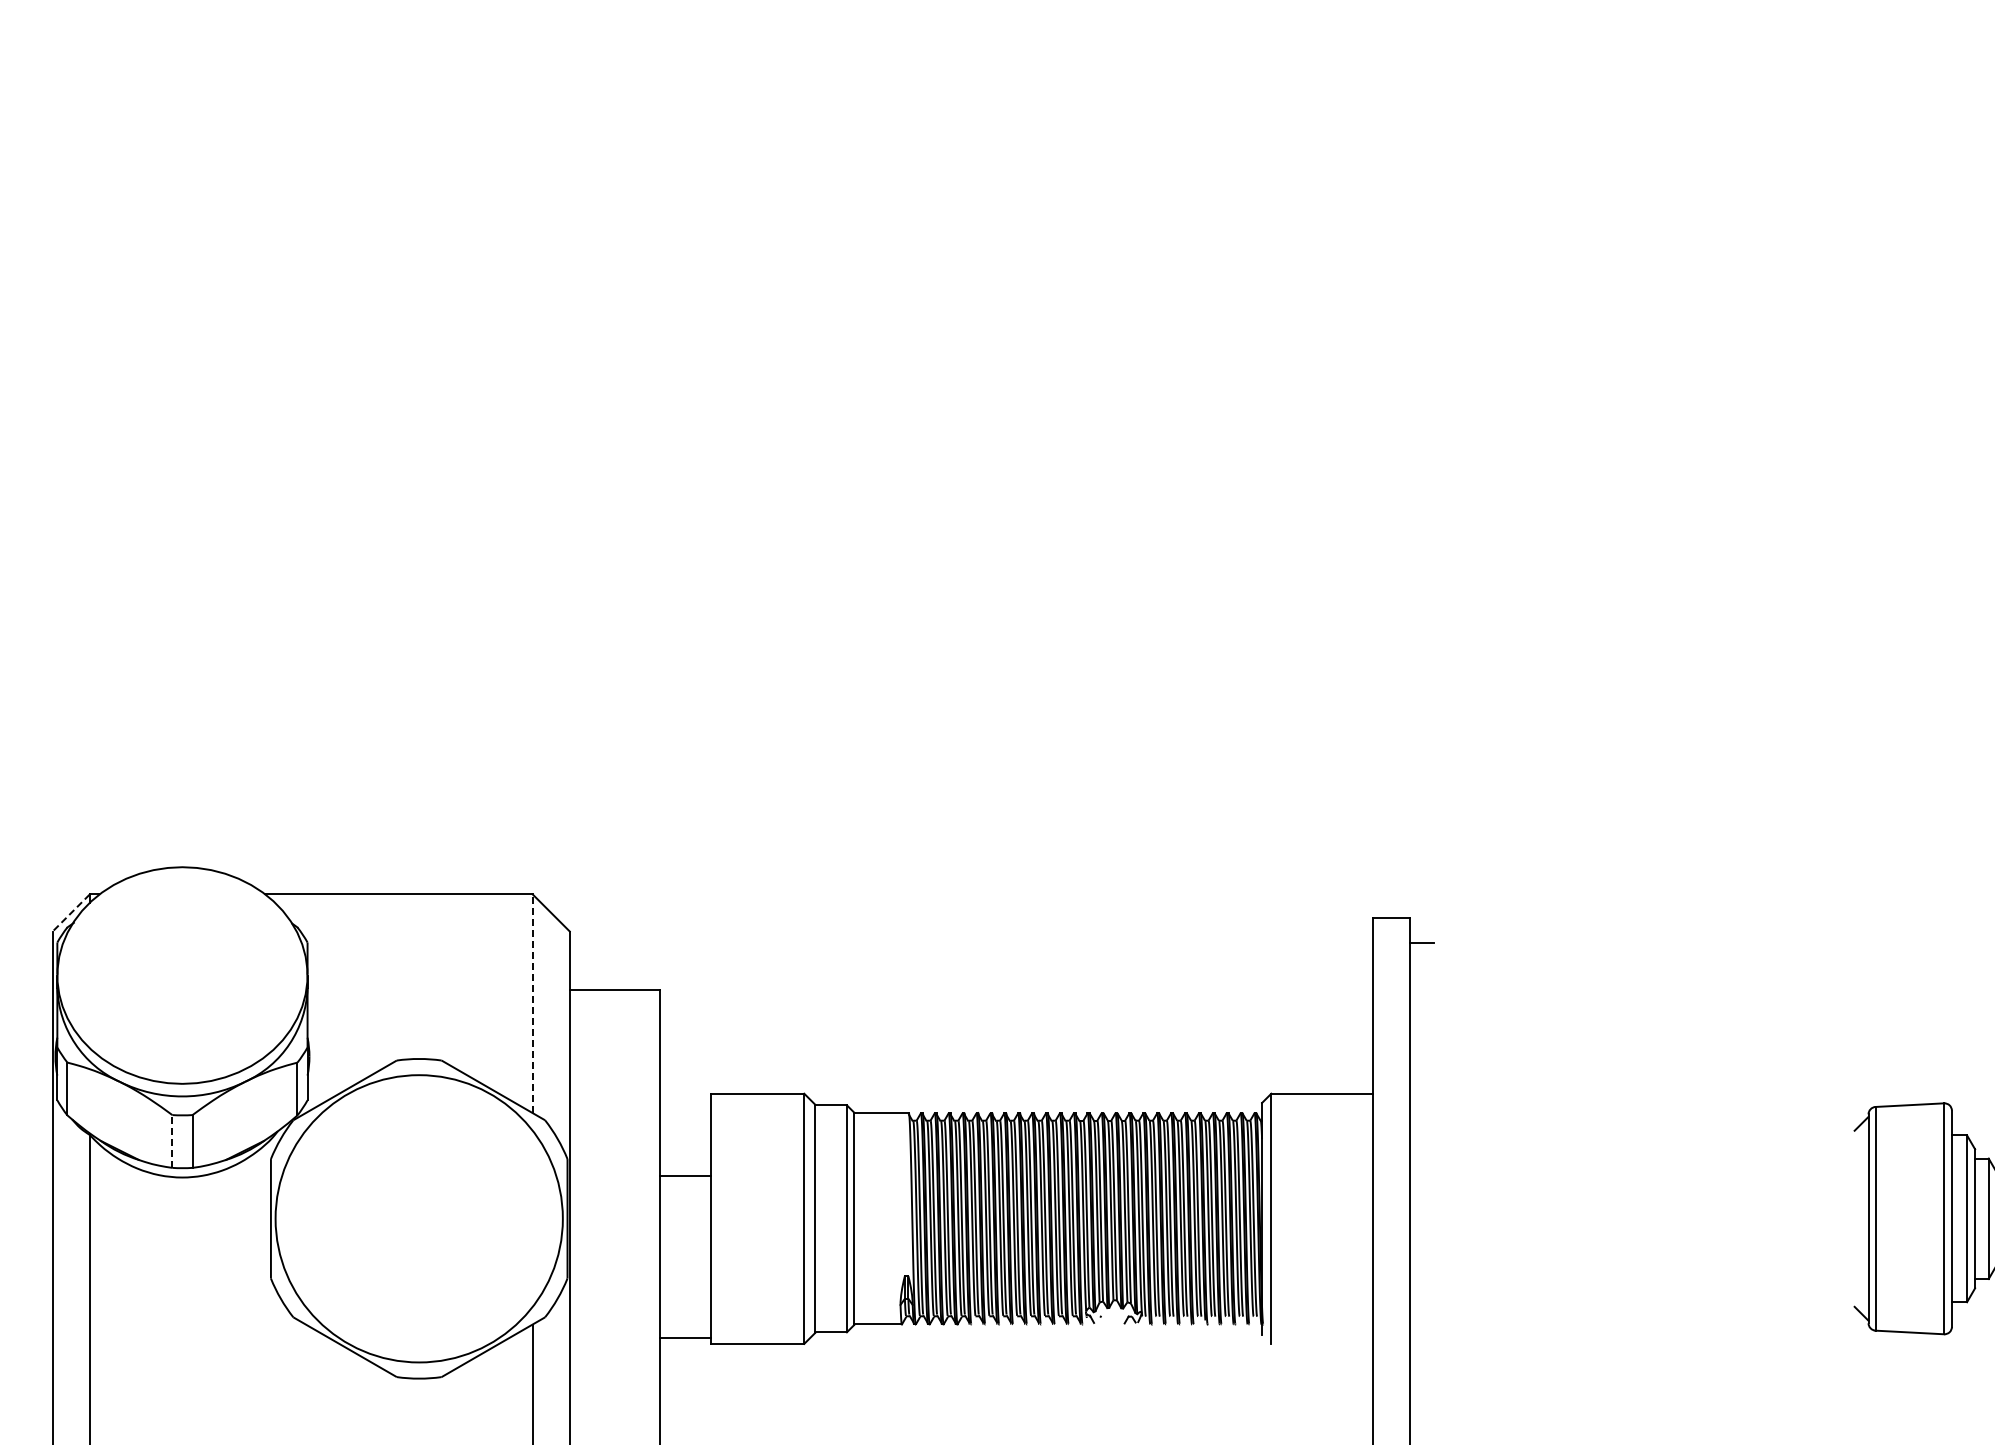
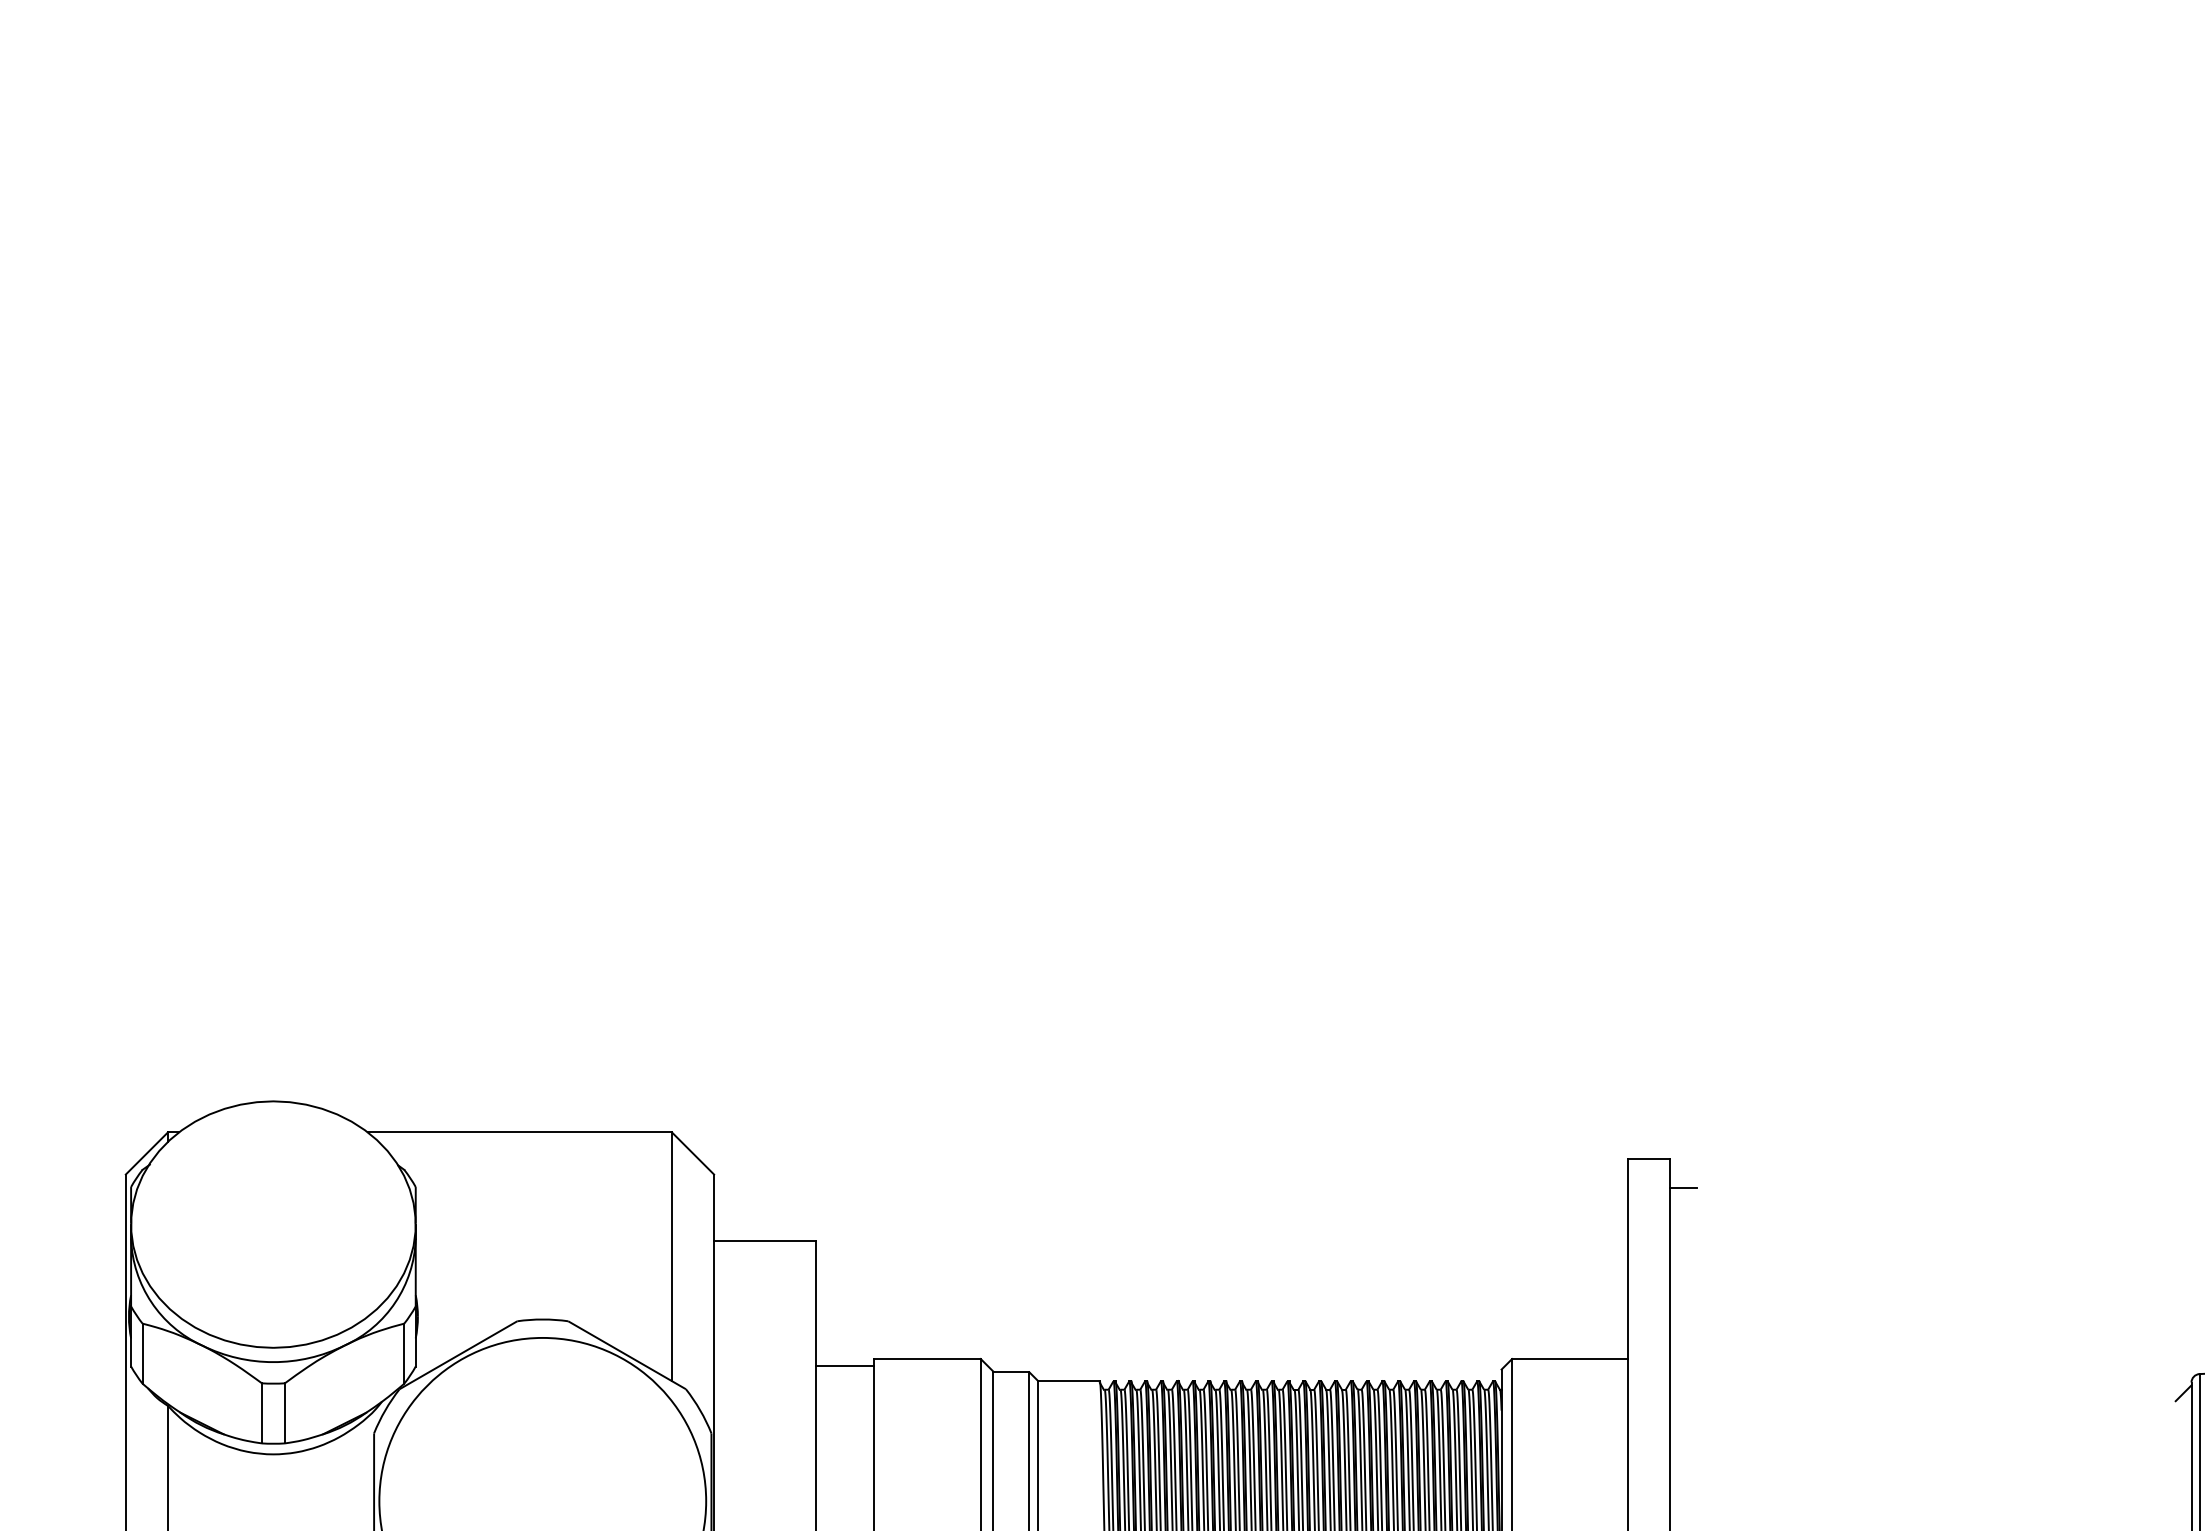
line: (70, 913) -> (146, 1154), dashed -> solid
line: (532, 1003) -> (671, 1256), dashed -> solid
line: (172, 1140) -> (262, 1412), dashed -> solid
line: (684, 1175) -> (844, 1365), moved

